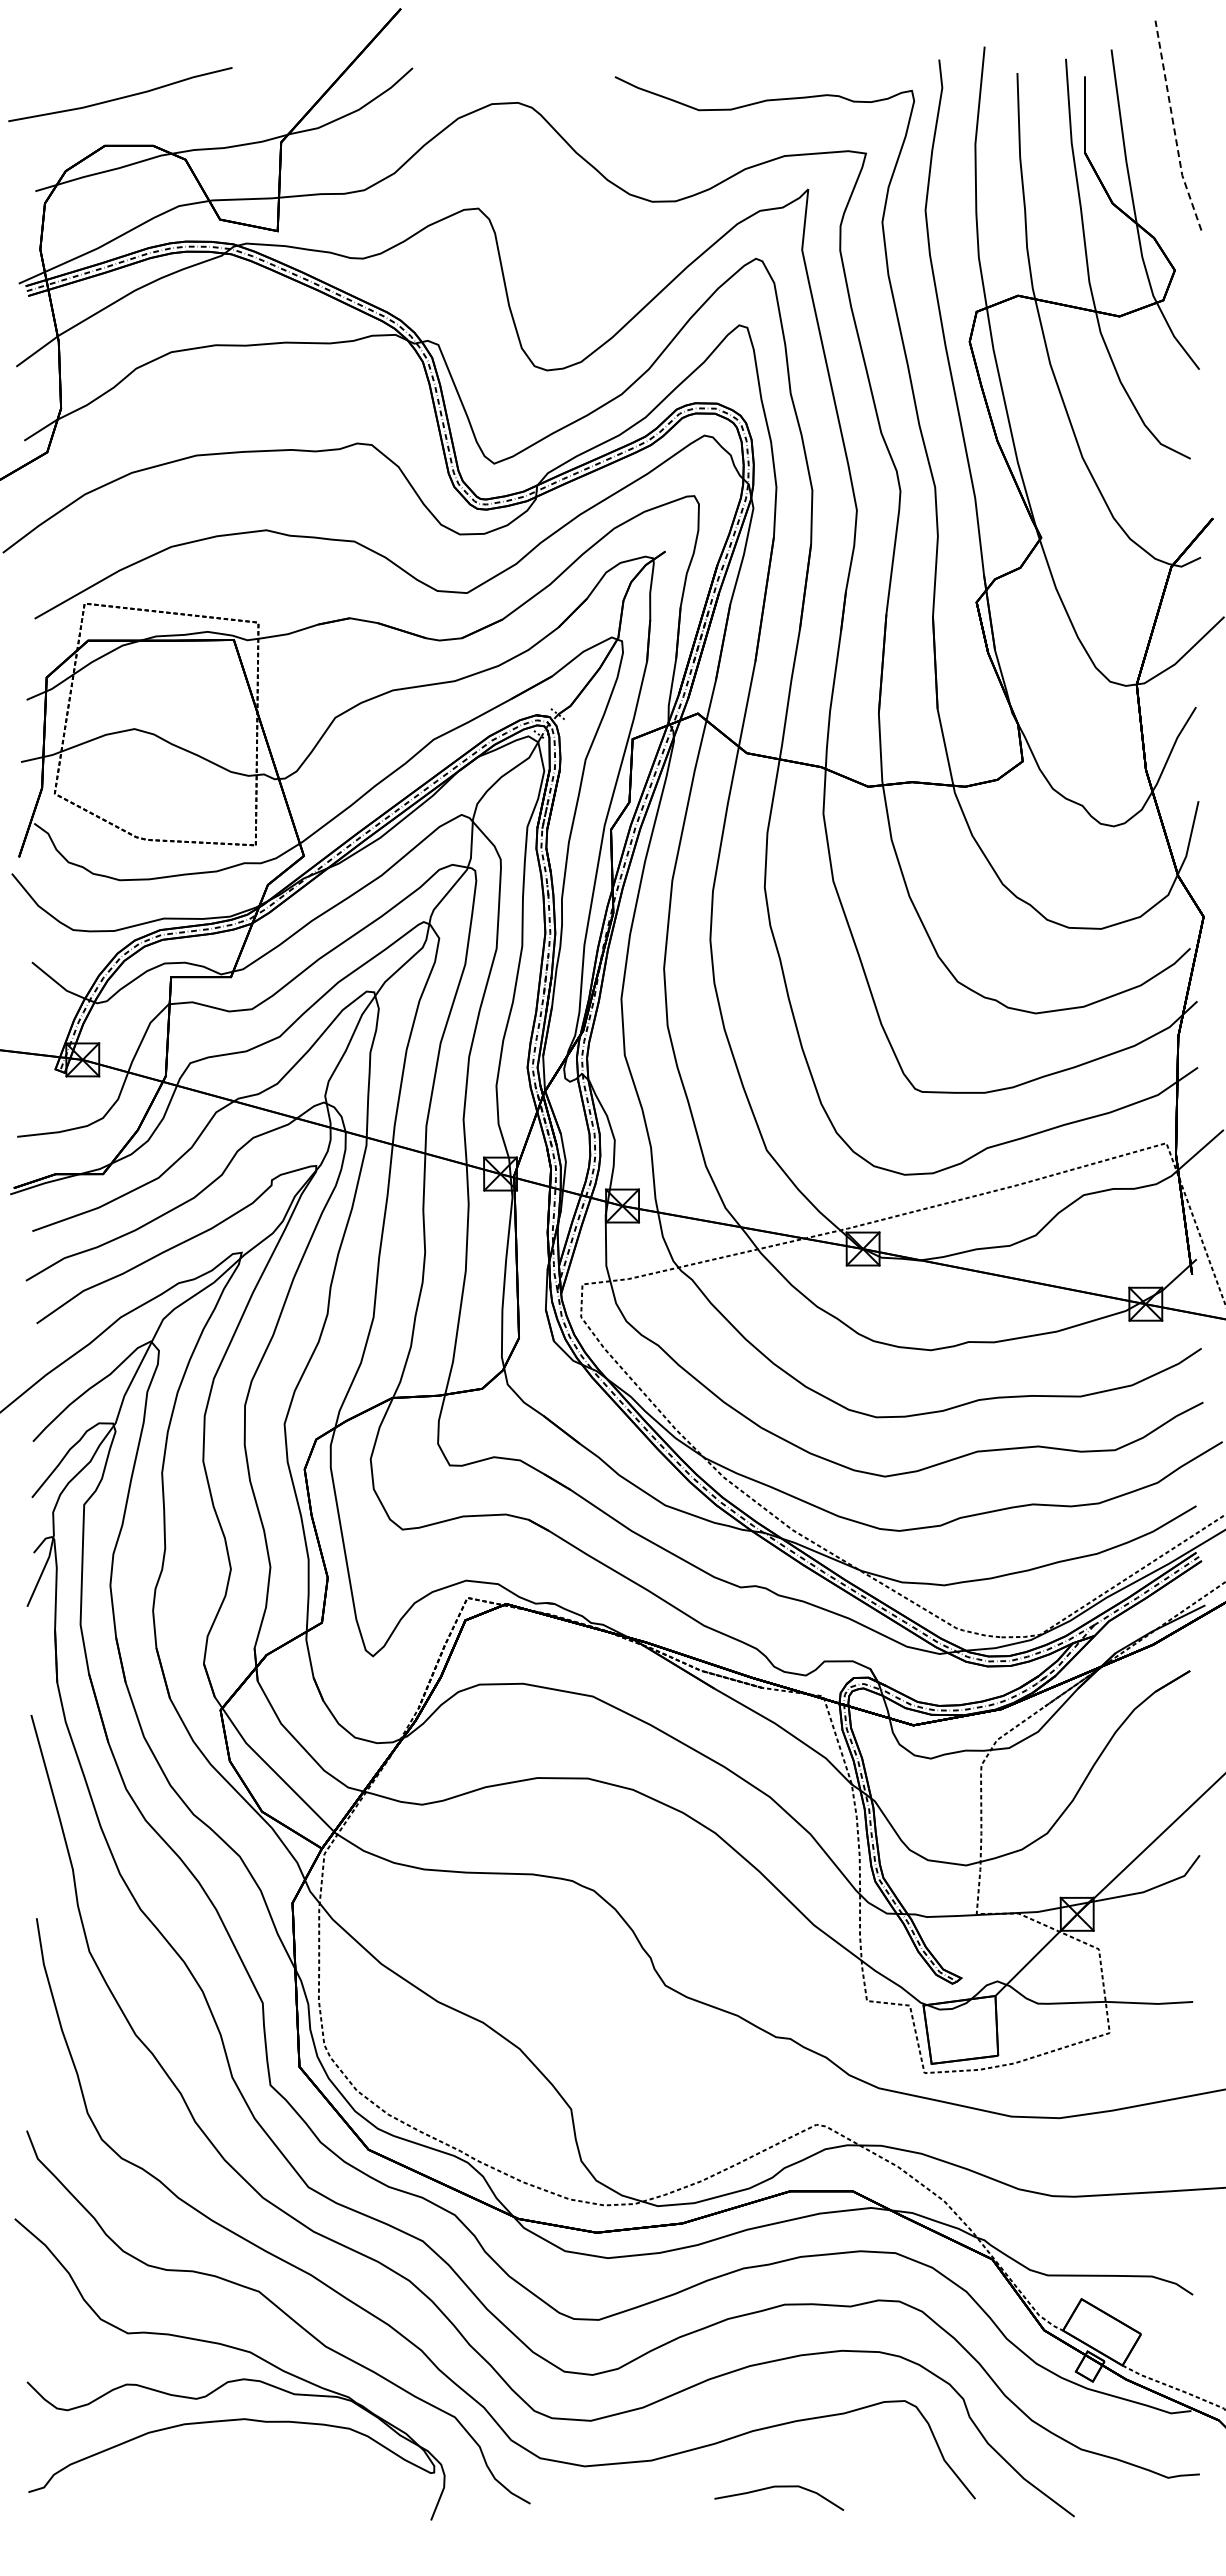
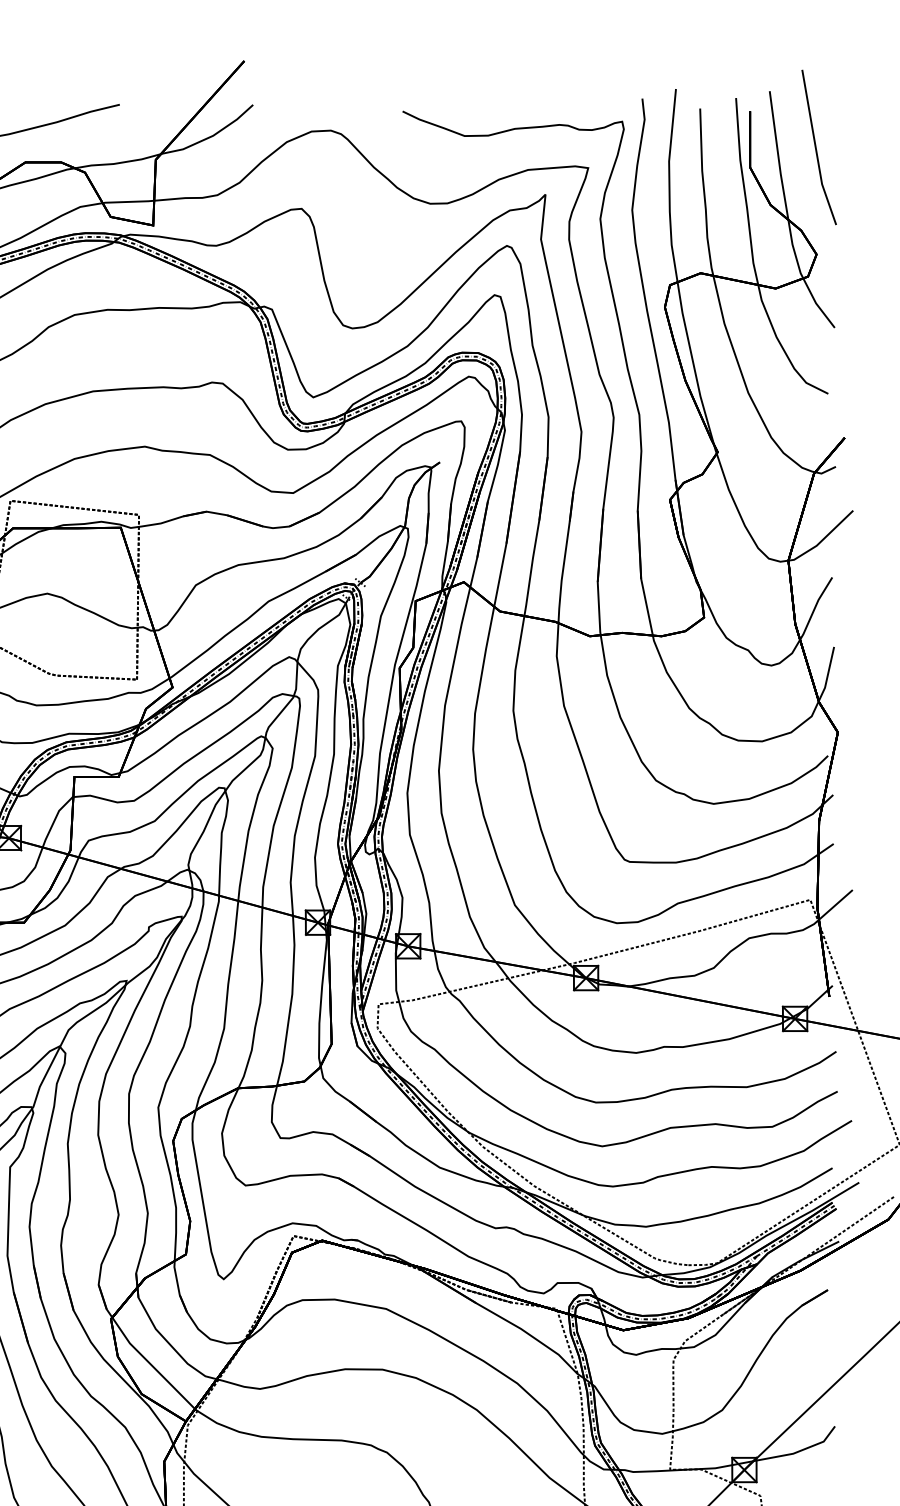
line: (1173, 127) -> (815, 148), dashed -> solid

